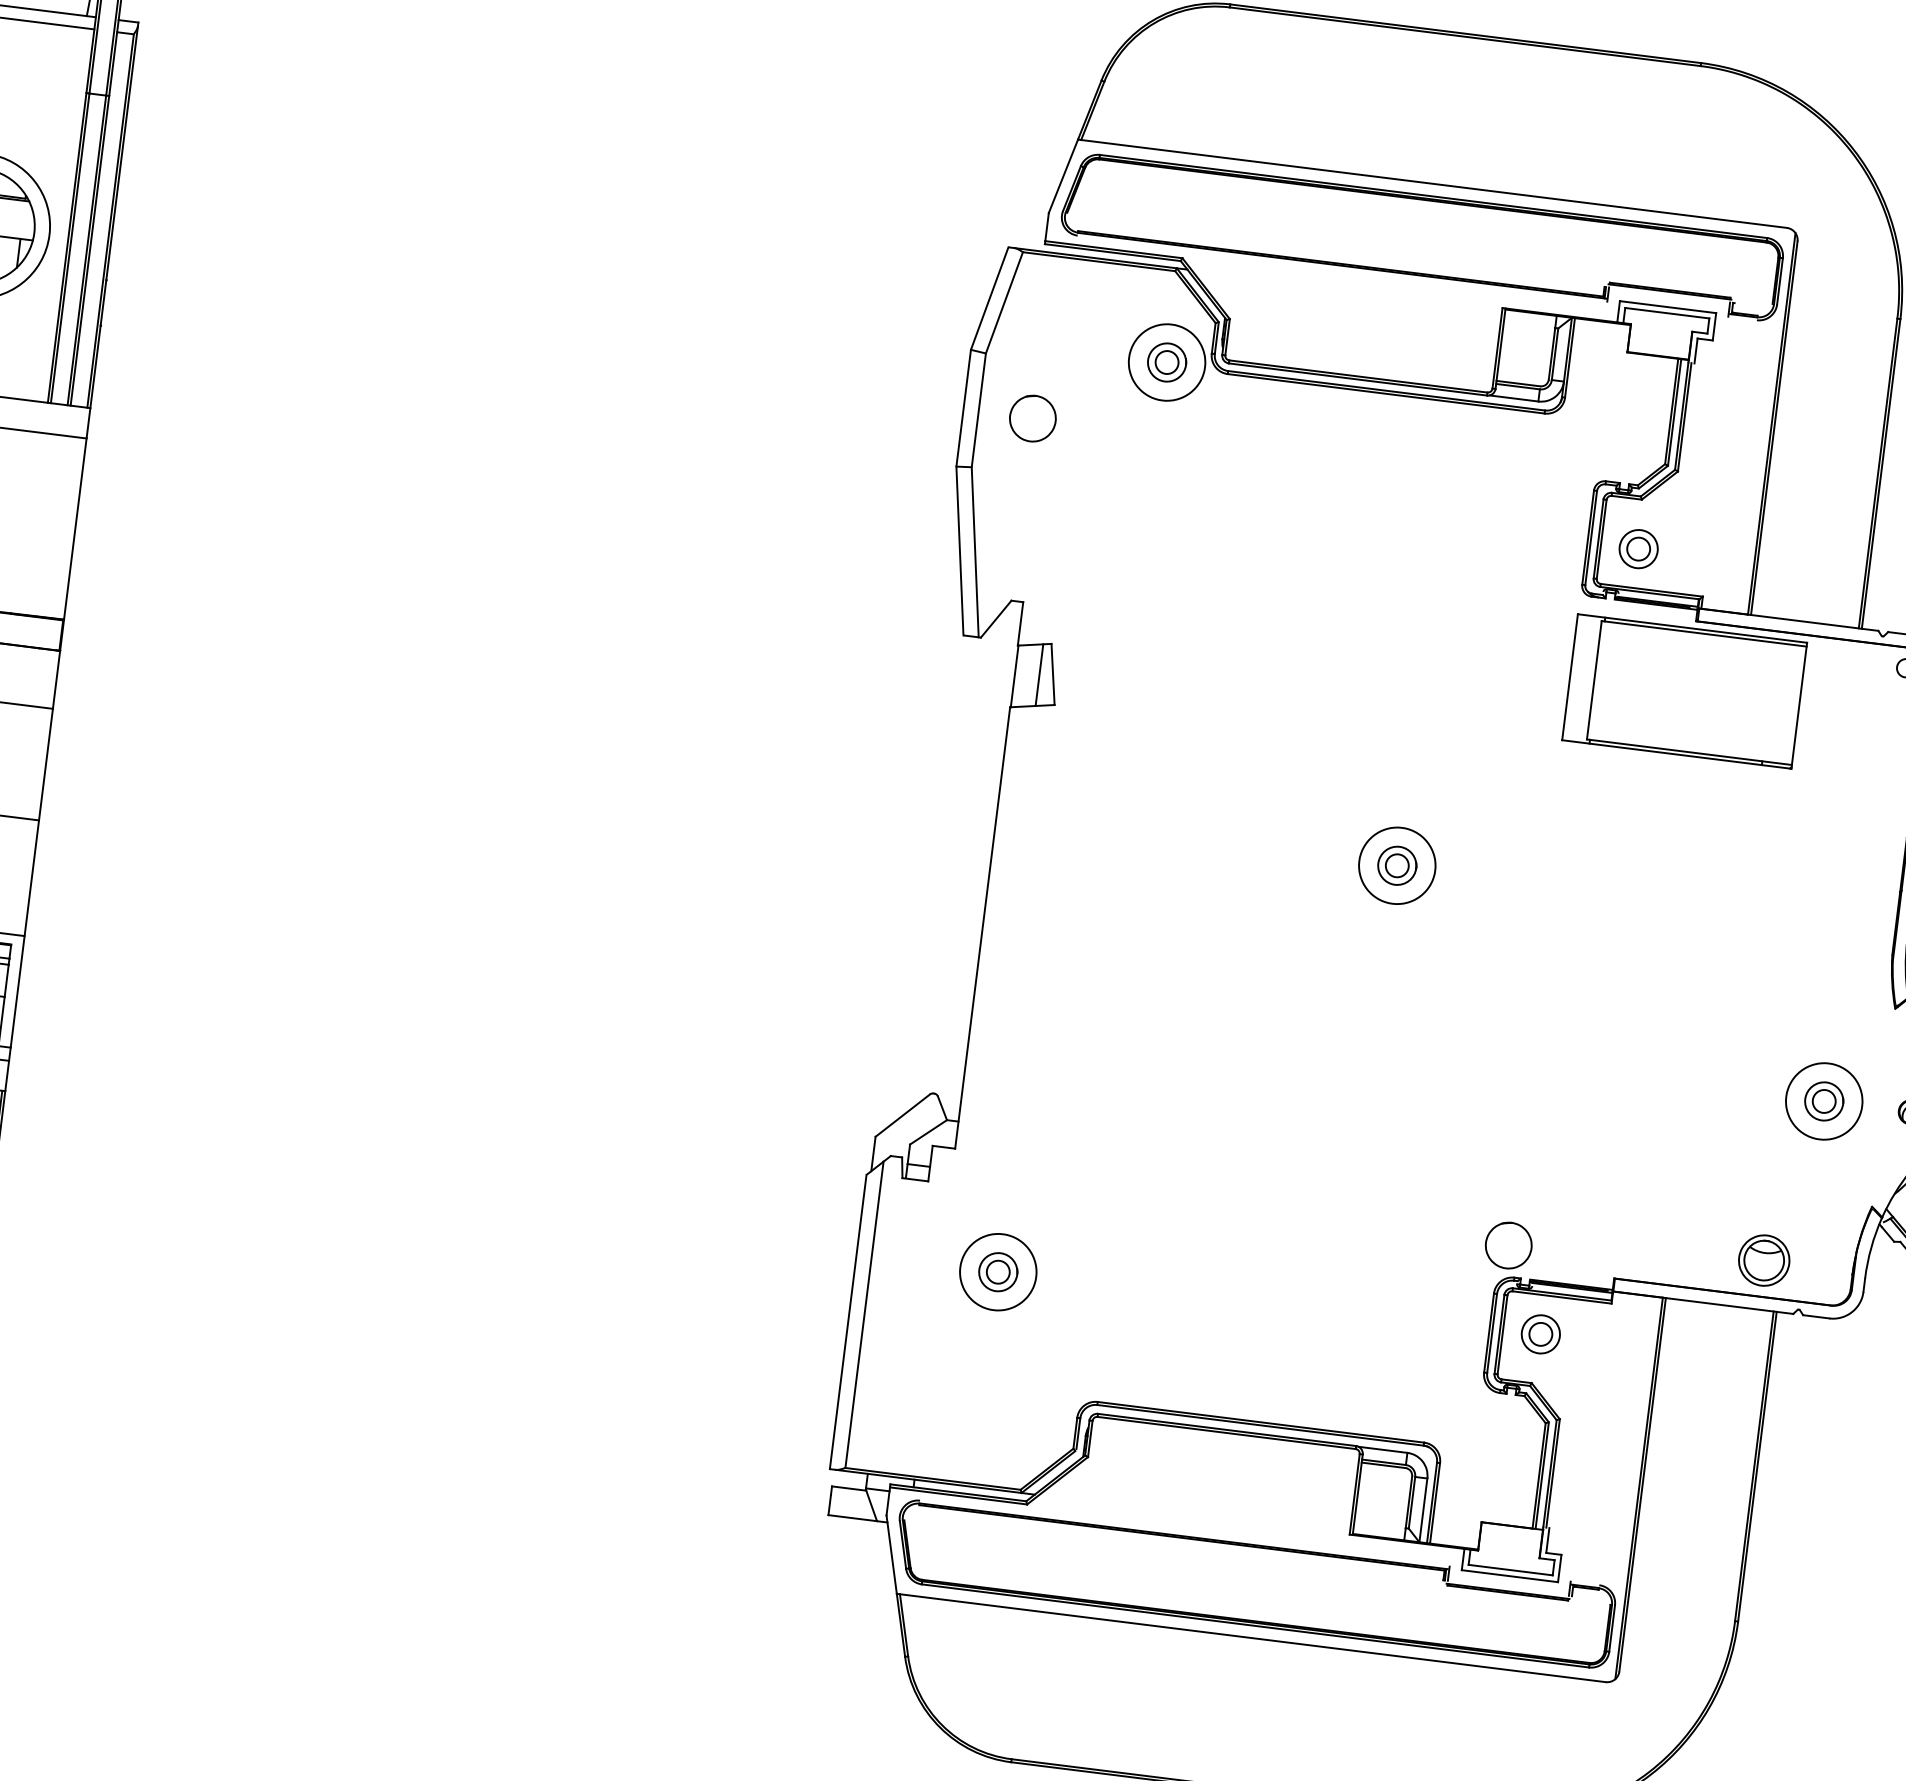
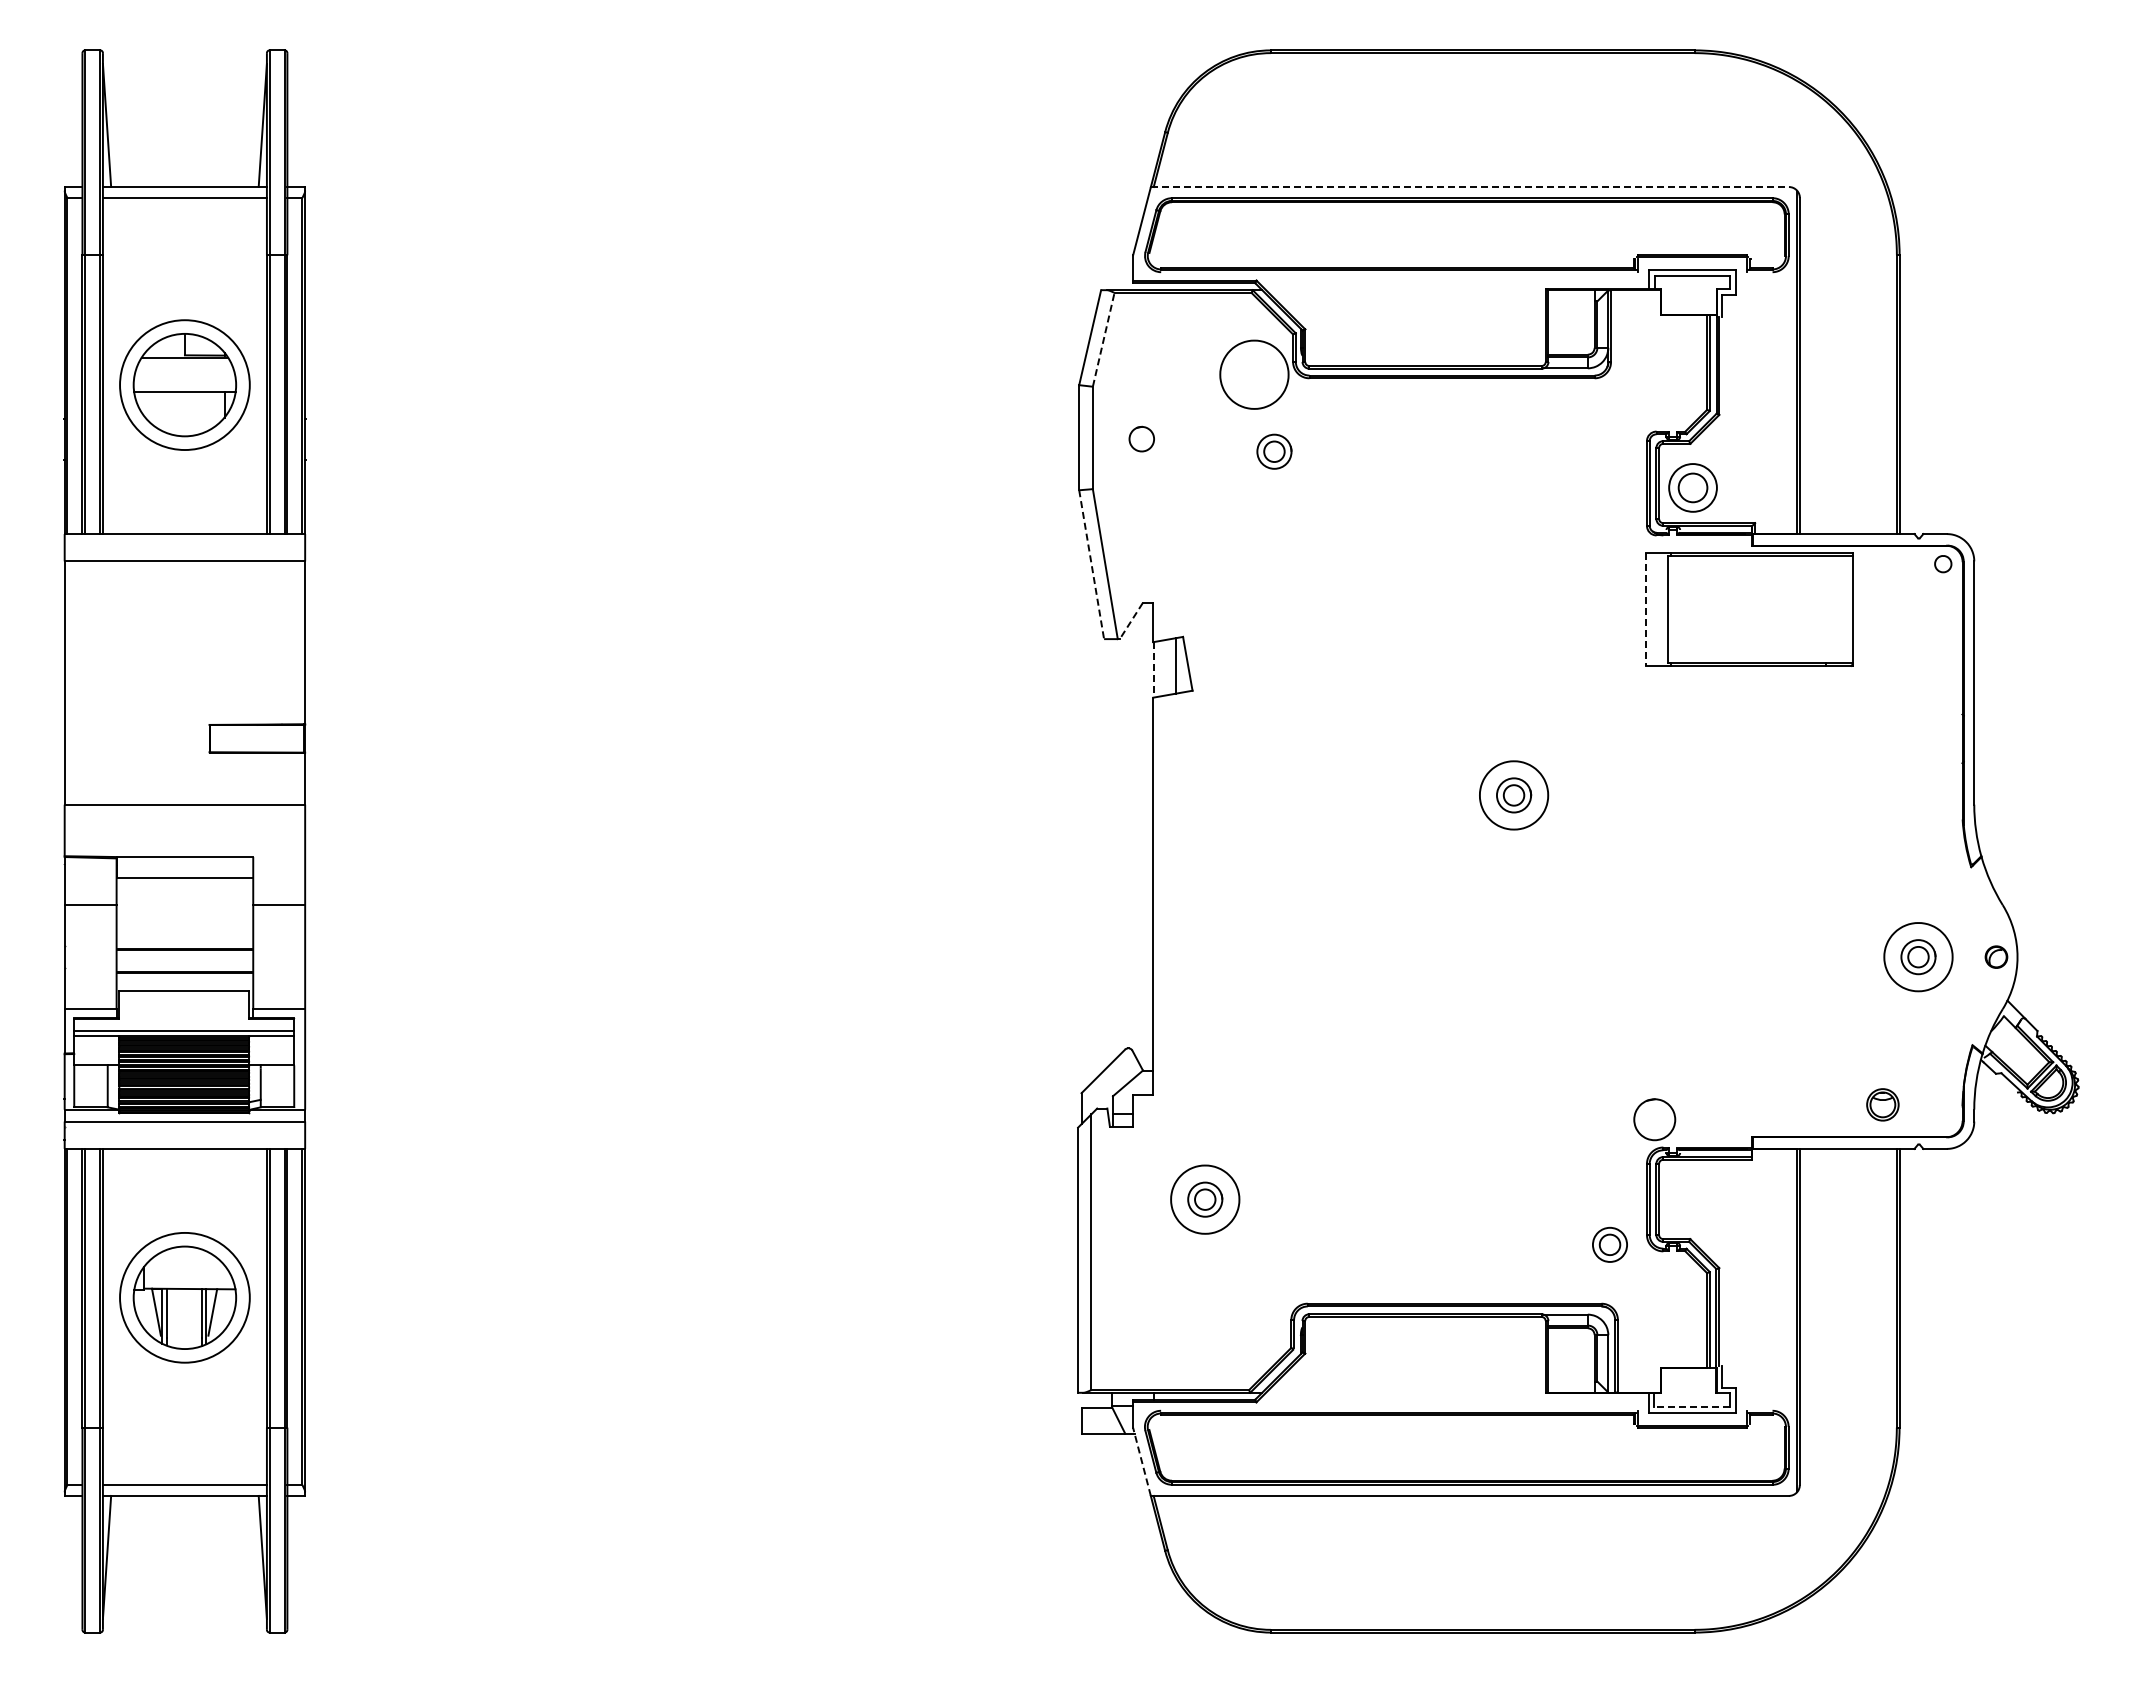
line: (1433, 184) -> (1470, 187), solid -> dashed
line: (1004, 302) -> (1103, 339), solid -> dashed
part: (1167, 362) -> (1274, 451), moved
part: (1032, 417) -> (1141, 438), size x0.6
part: (1638, 549) -> (1692, 488), size x1.4
line: (959, 551) -> (1091, 565), solid -> dashed
line: (996, 619) -> (1131, 621), solid -> dashed
line: (1015, 676) -> (1154, 669), solid -> dashed
line: (1570, 677) -> (1646, 609), solid -> dashed
part: (1763, 1260) -> (1882, 1104), size x0.7
part: (1540, 1333) -> (1609, 1244), moved
line: (891, 1554) -> (1141, 1461), solid -> dashed
line: (1510, 1570) -> (1692, 1407), solid -> dashed

